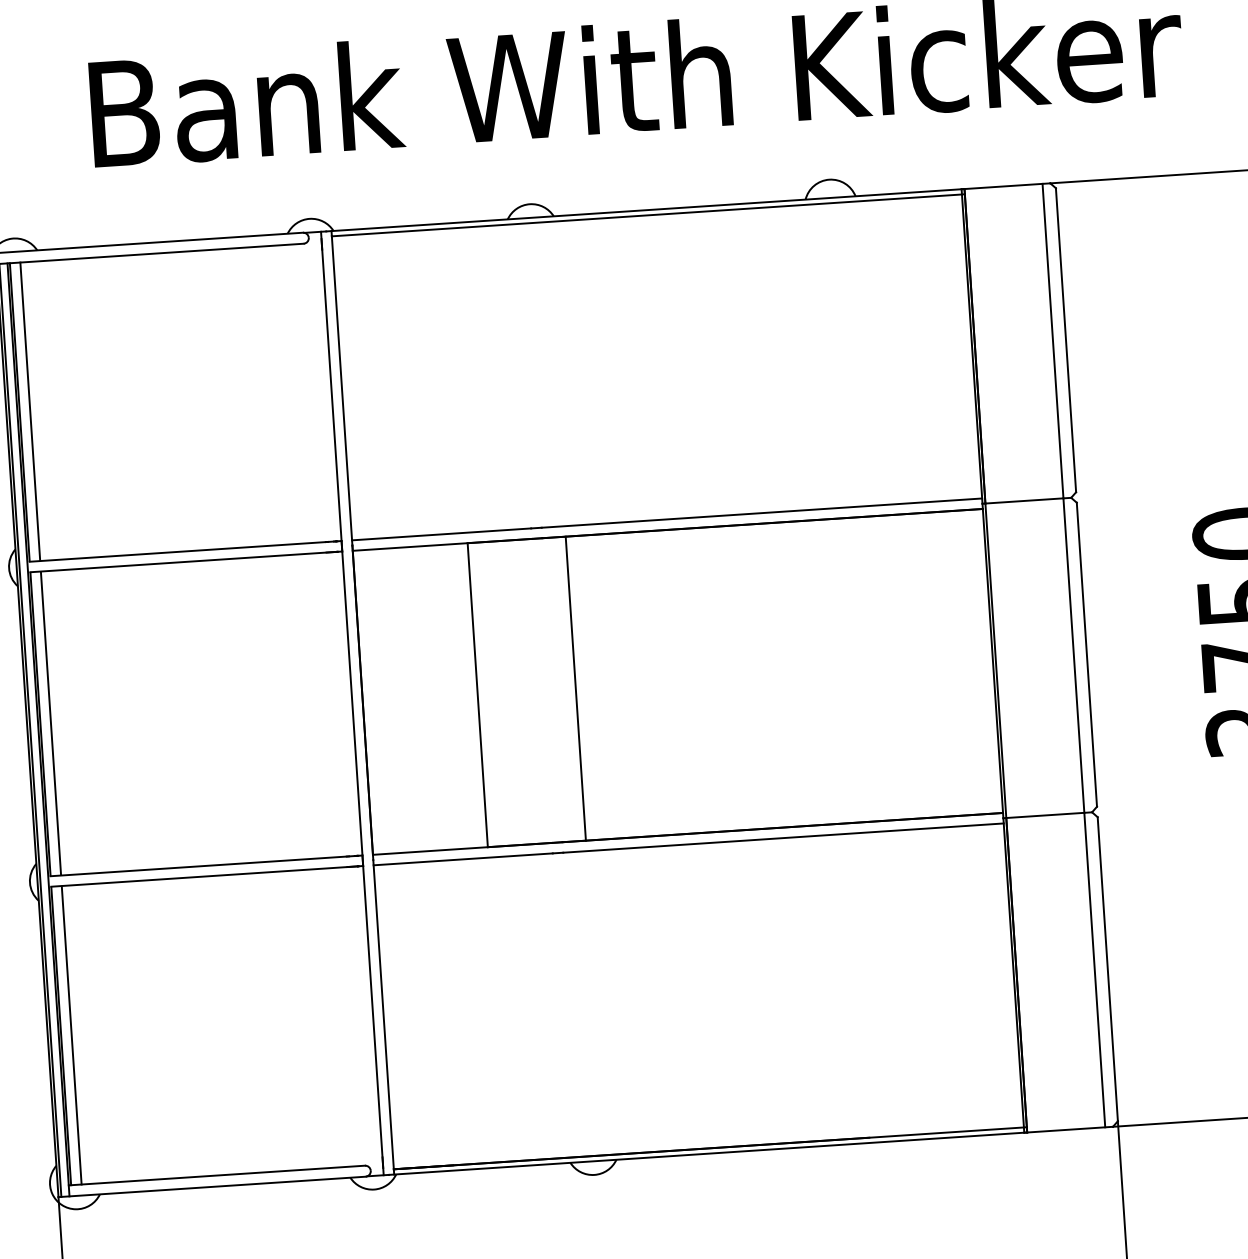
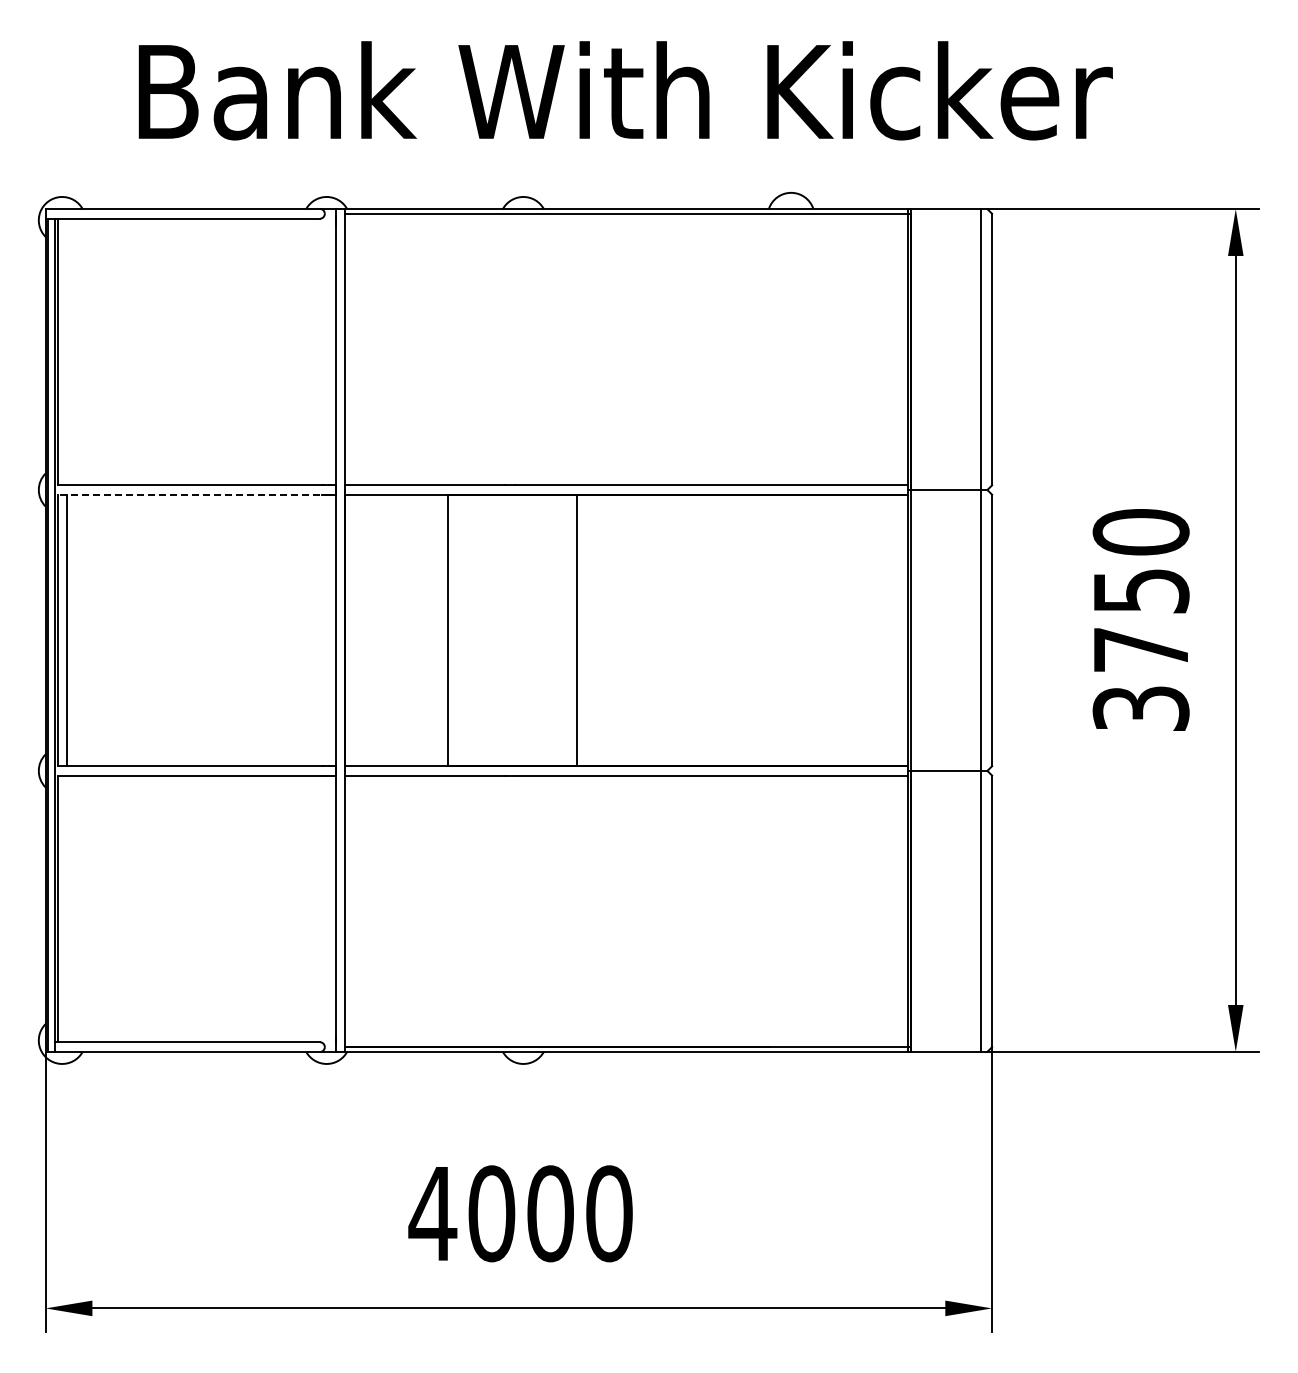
line: (29, 411) -> (66, 351), removed
line: (183, 561) -> (194, 494), solid -> dashed
line: (575, 688) -> (576, 630), moved
line: (71, 1035) -> (66, 909), removed

